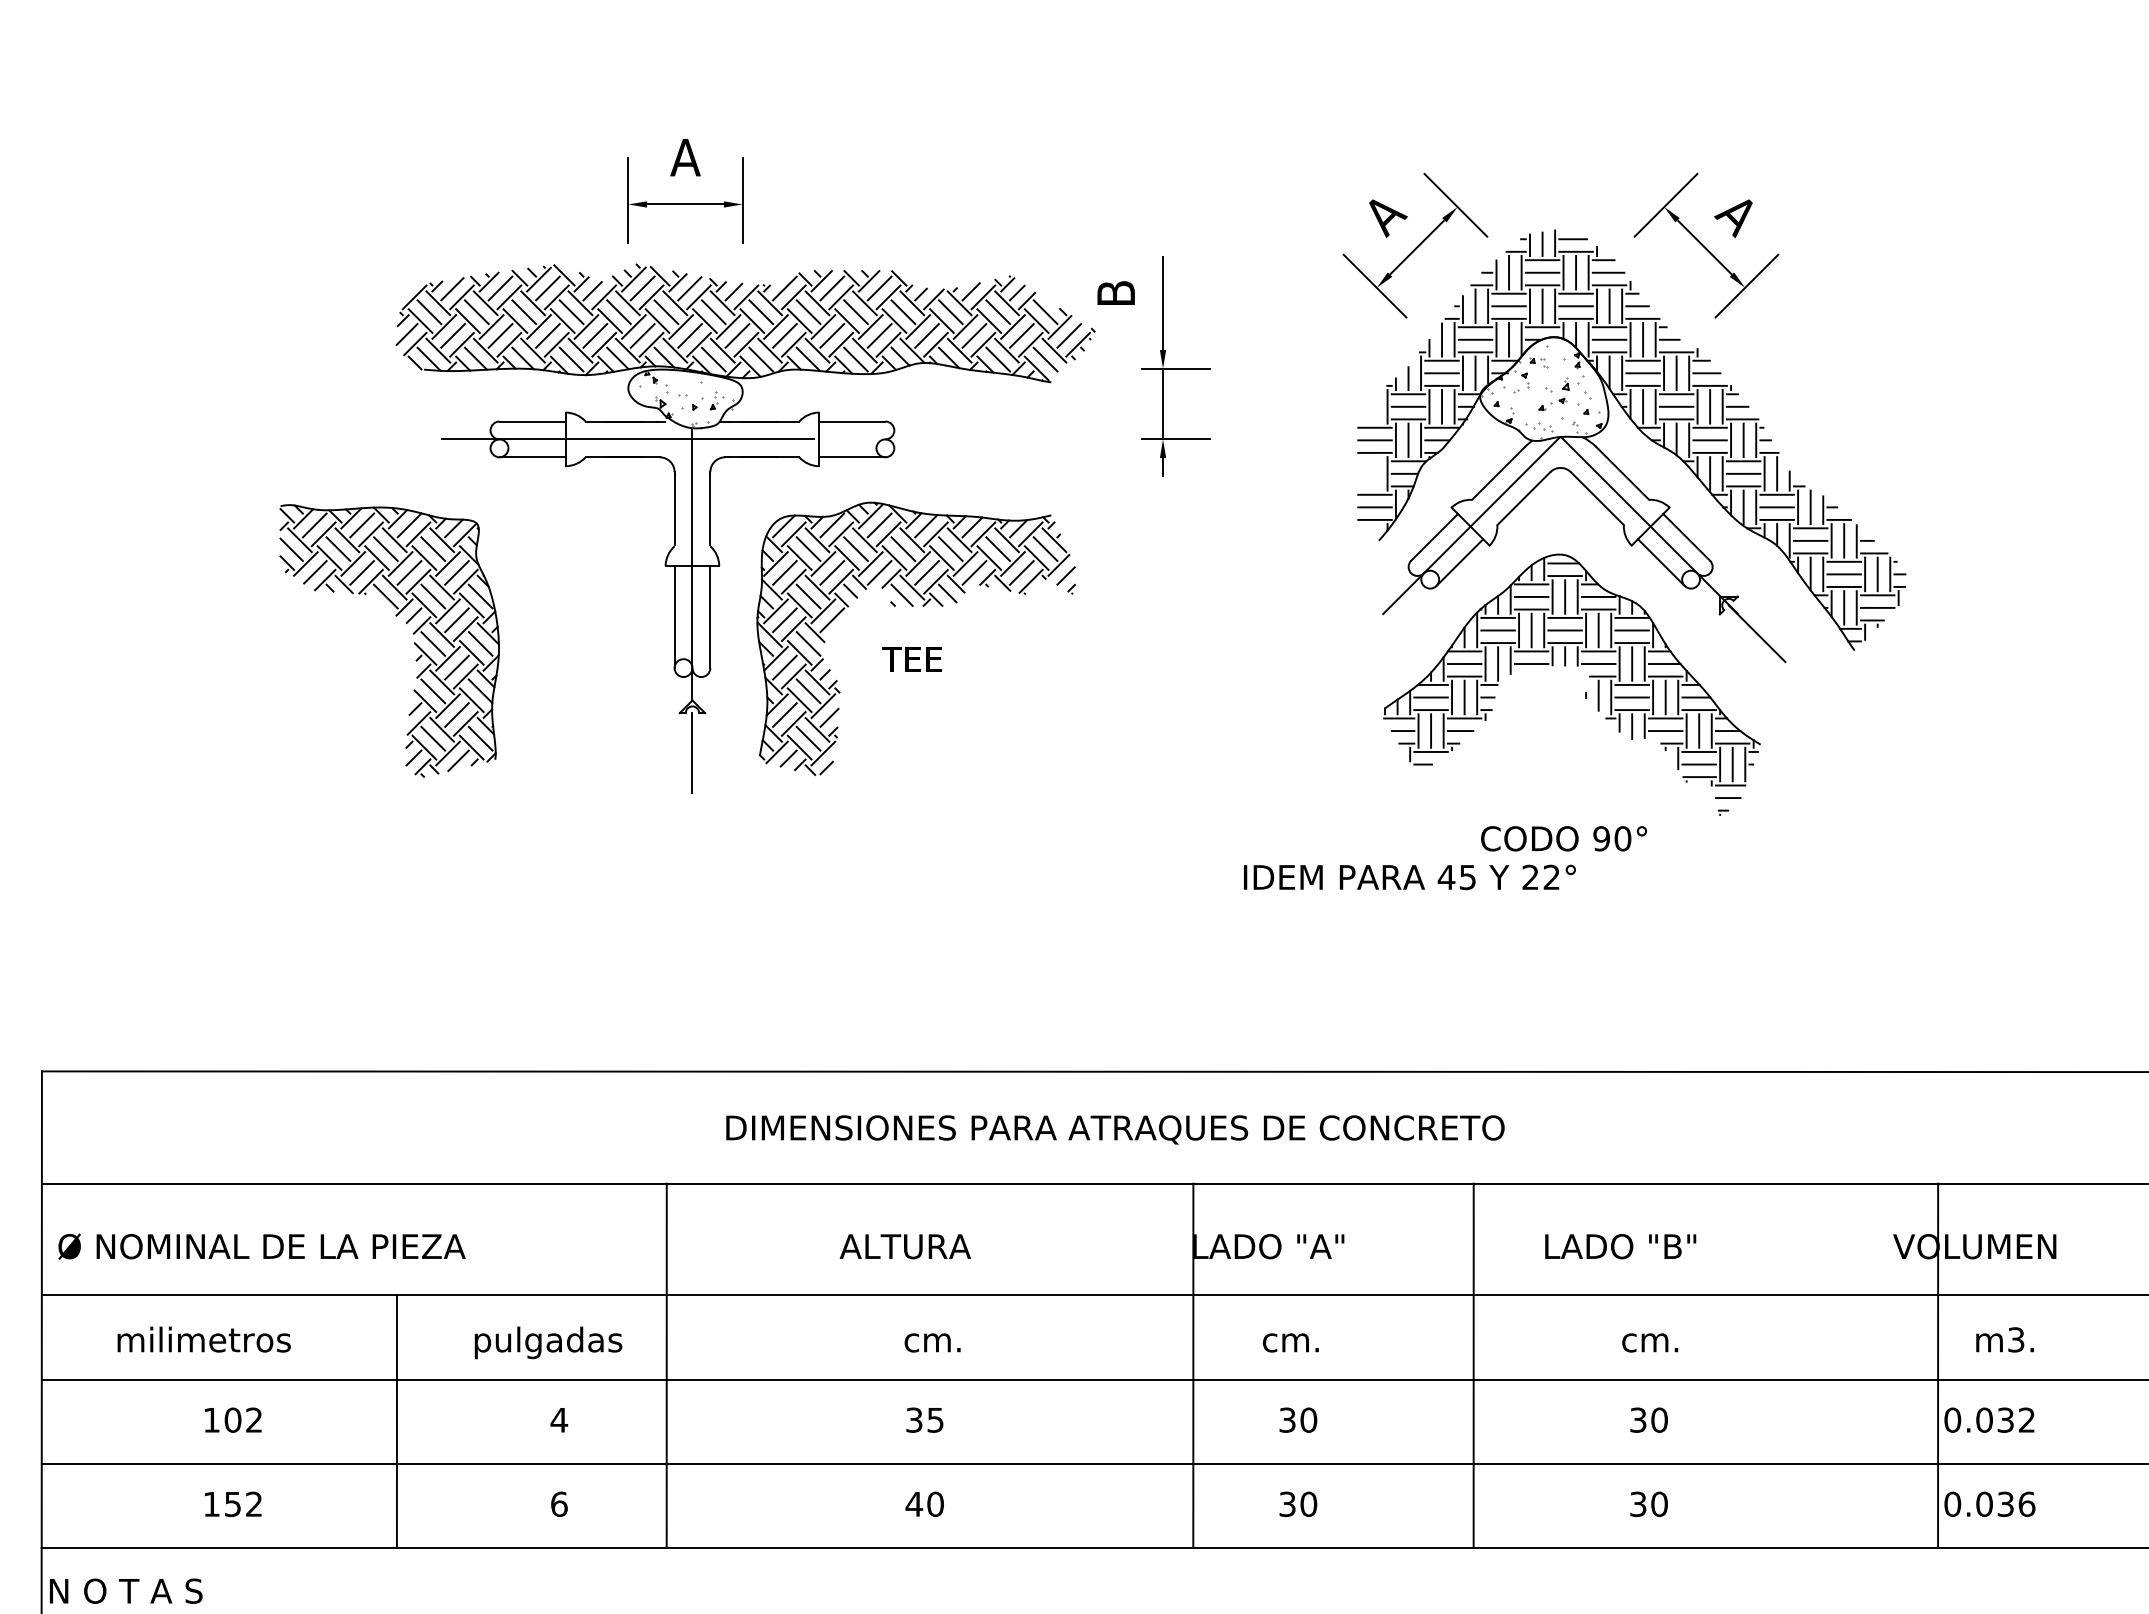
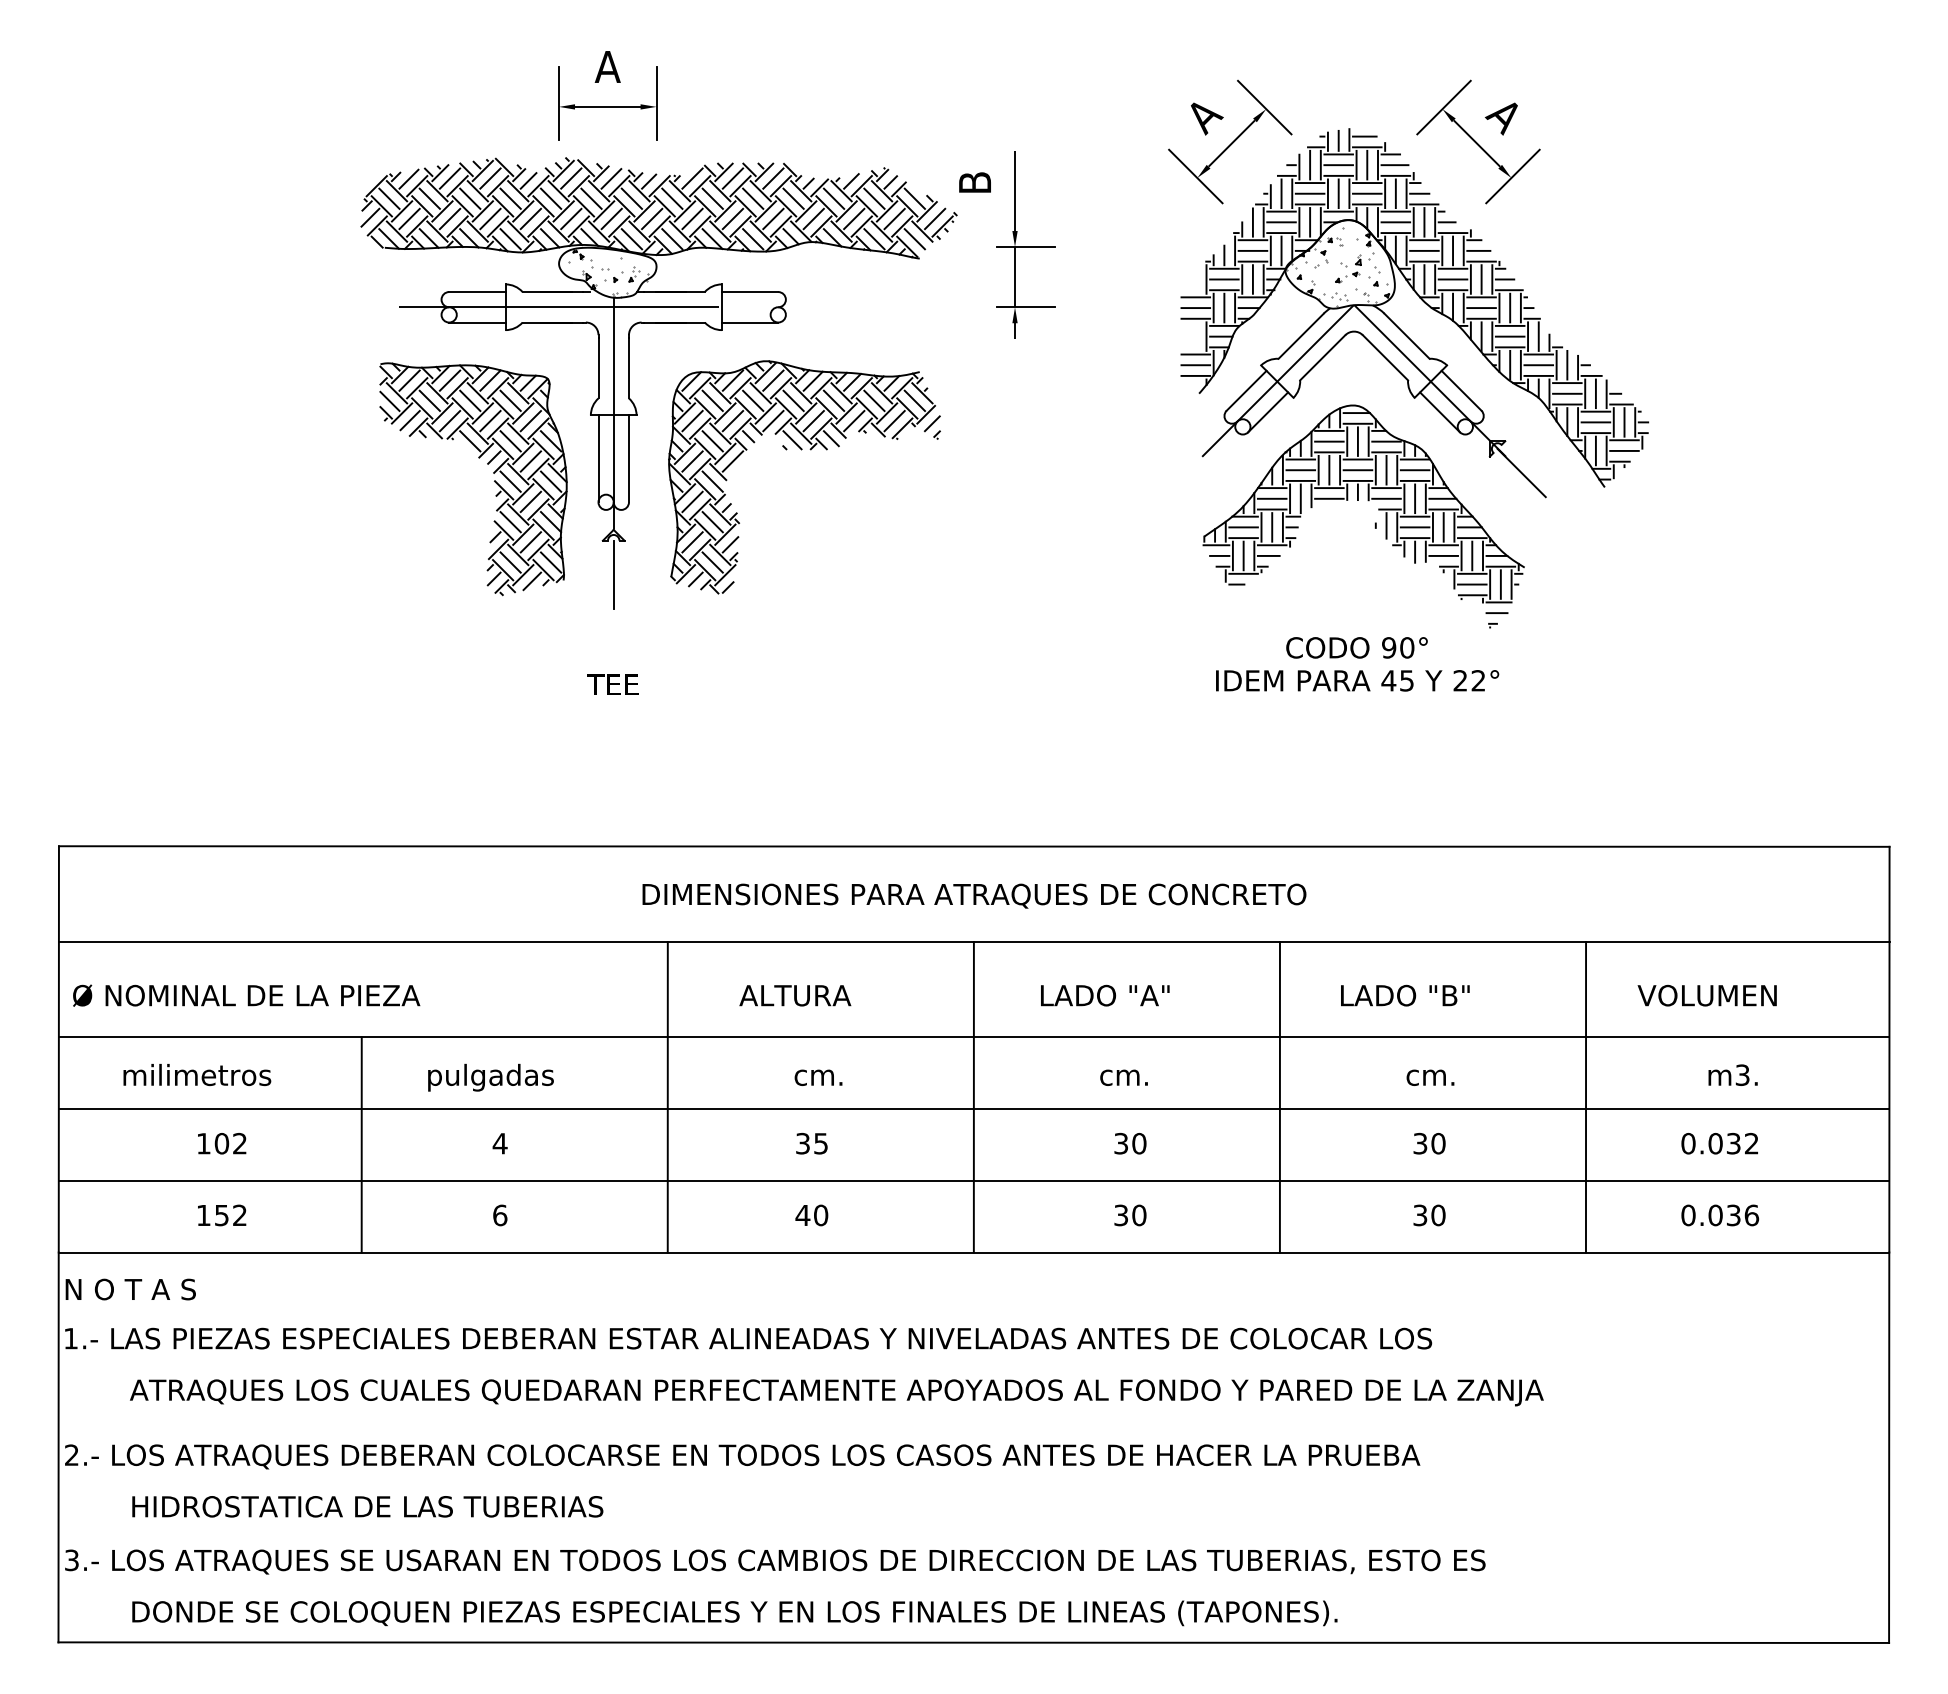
part: (406, 623) -> (487, 464), moved
text: (911, 658) -> (612, 684), moved
text: (1409, 877) -> (1357, 680), moved
line: (666, 1364) -> (667, 1096), moved
line: (1192, 1364) -> (973, 1096), moved
line: (1937, 1364) -> (1585, 1096), moved

